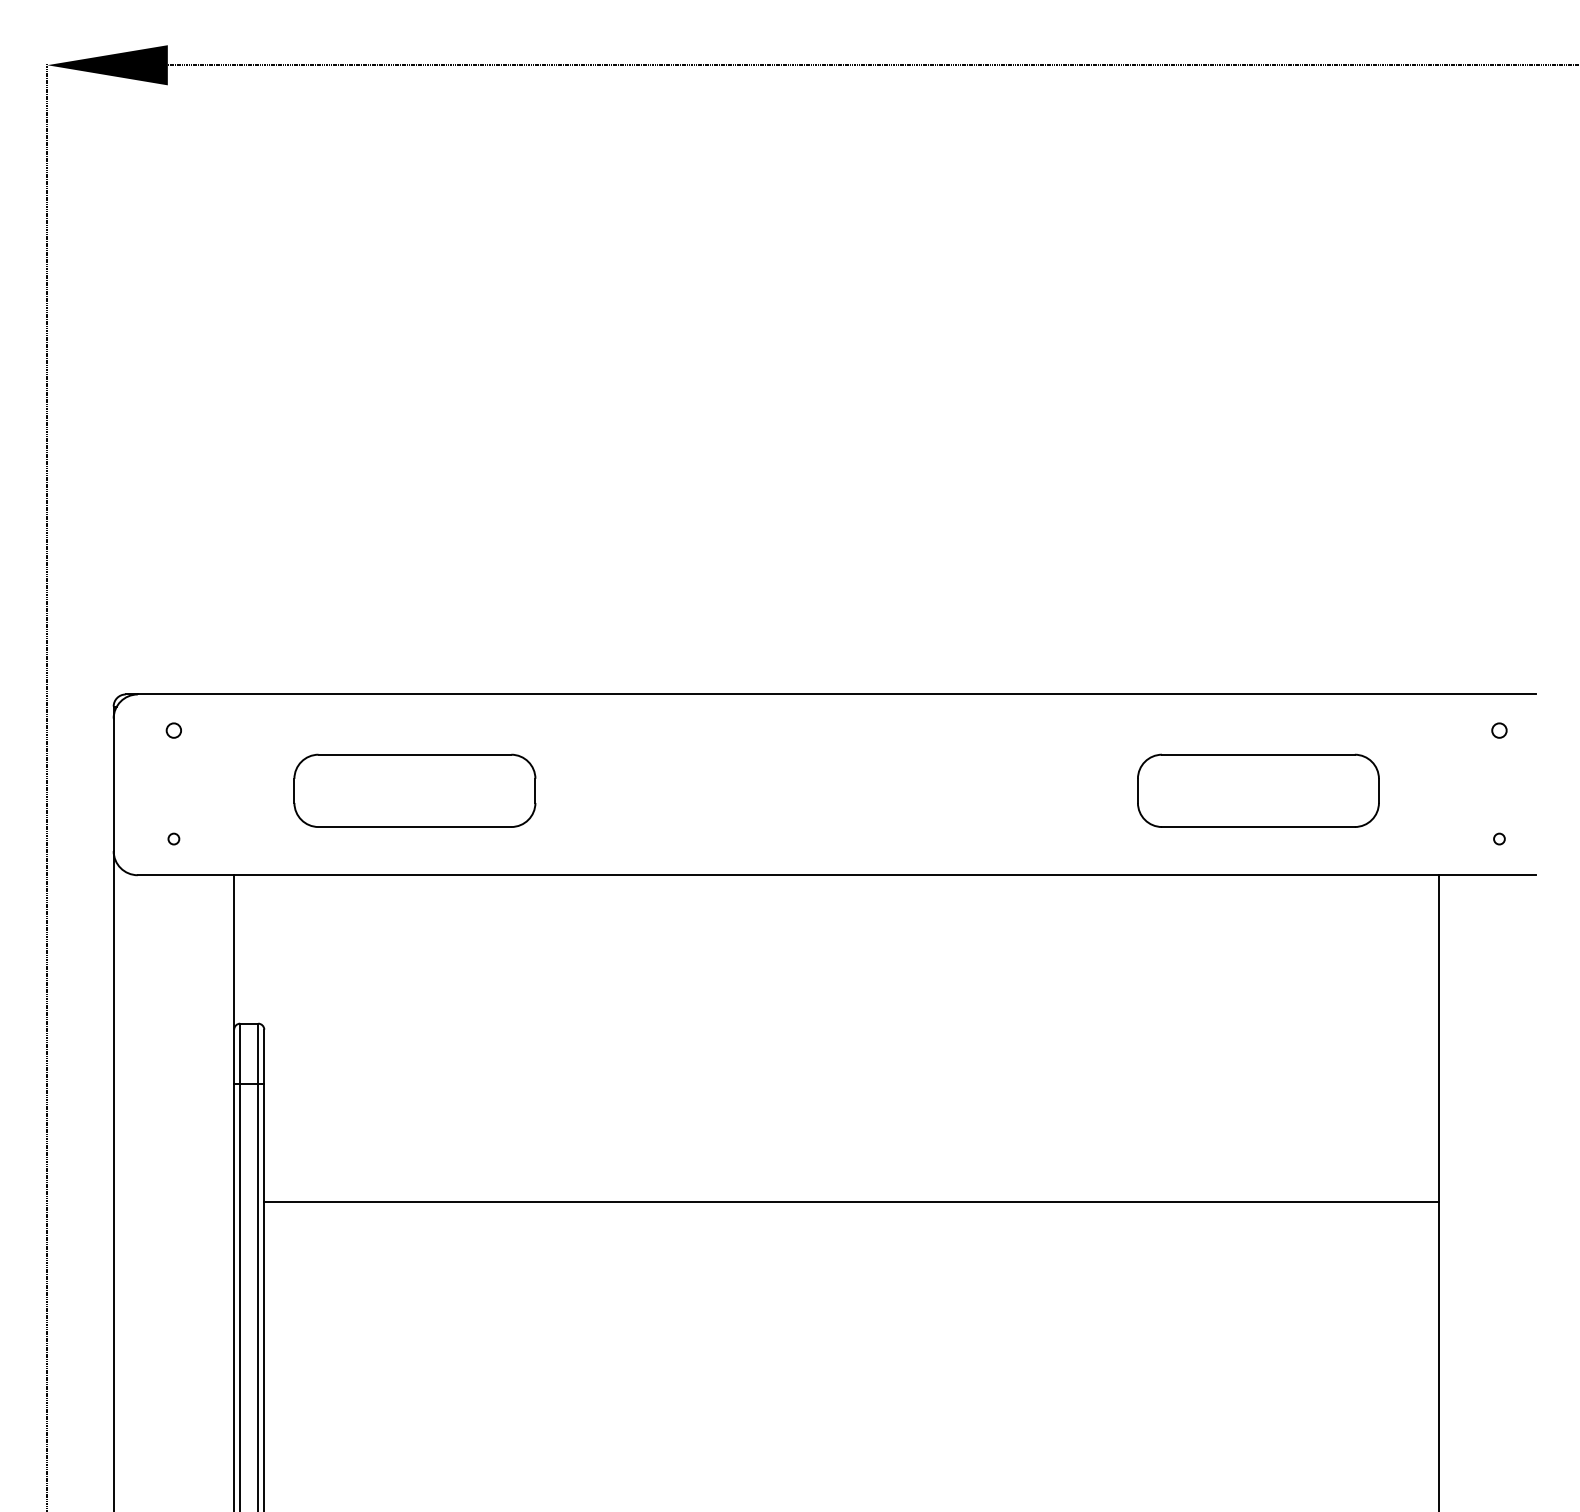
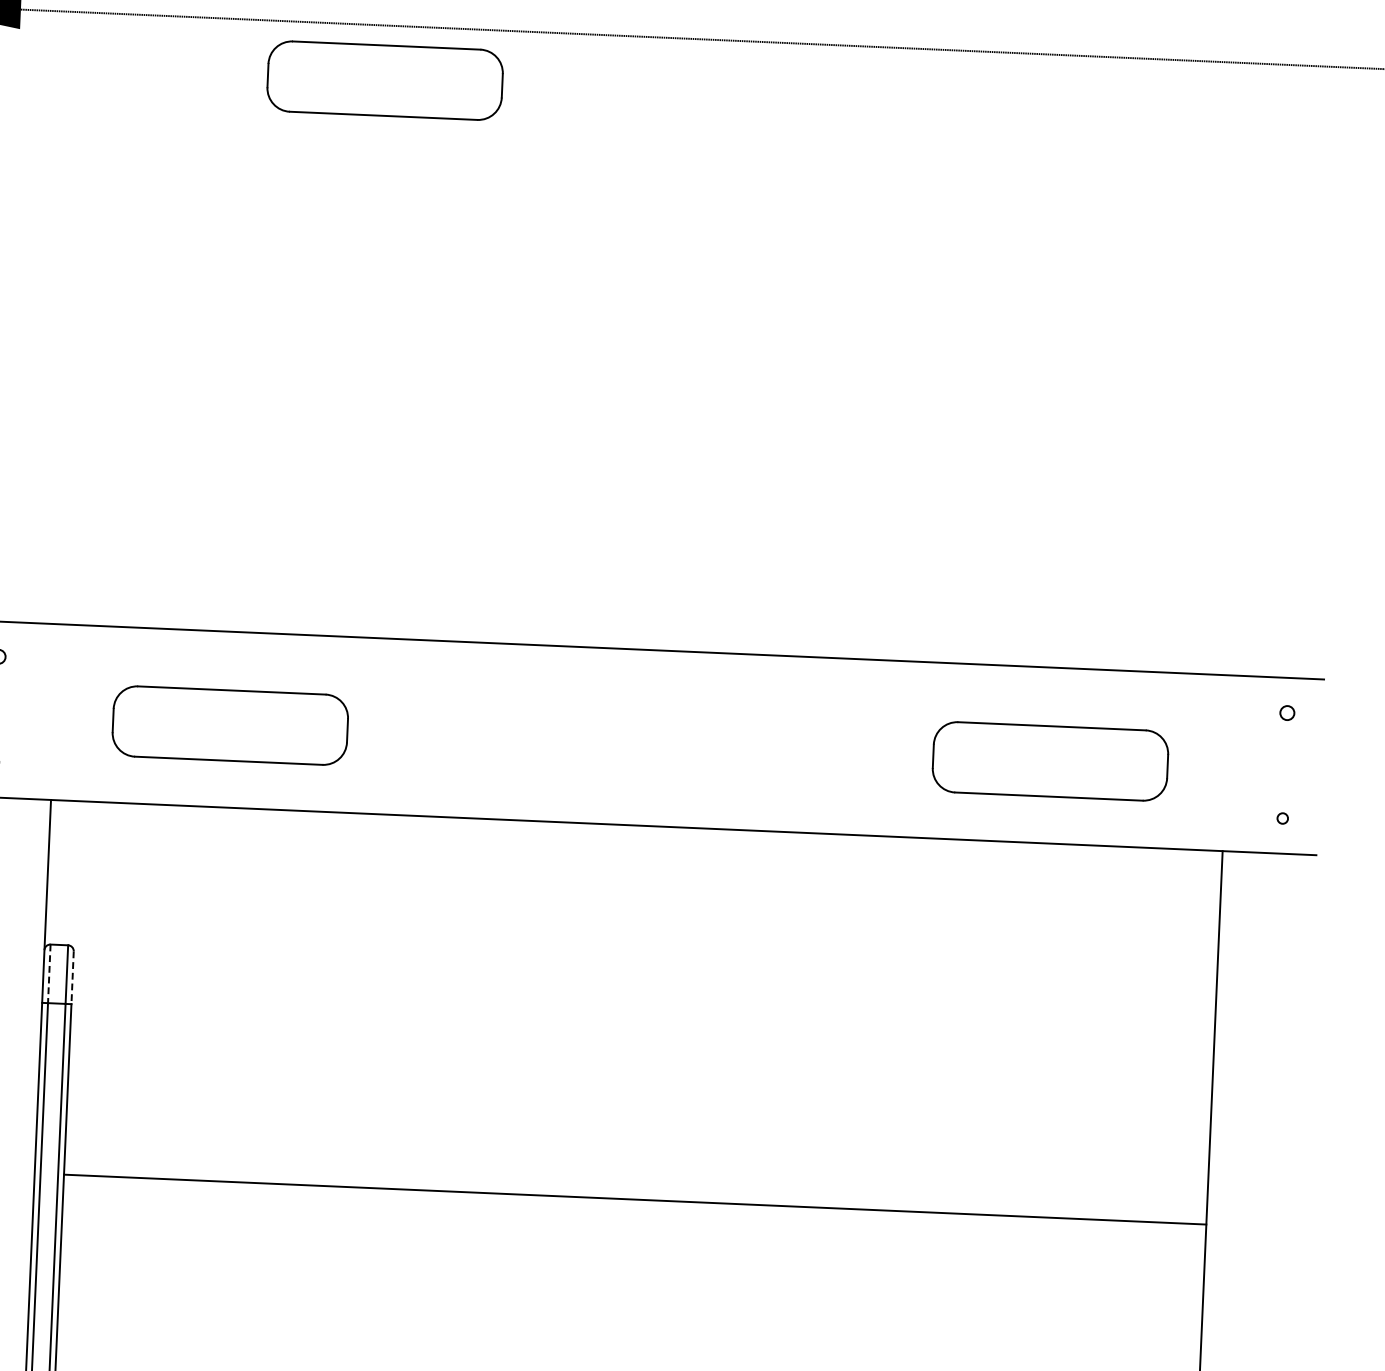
part: (544, 121) -> (384, 80), added
line: (240, 1054) -> (49, 974), solid -> dashed
line: (264, 1057) -> (72, 978), solid -> dashed
line: (851, 1202) -> (634, 1199), moved

